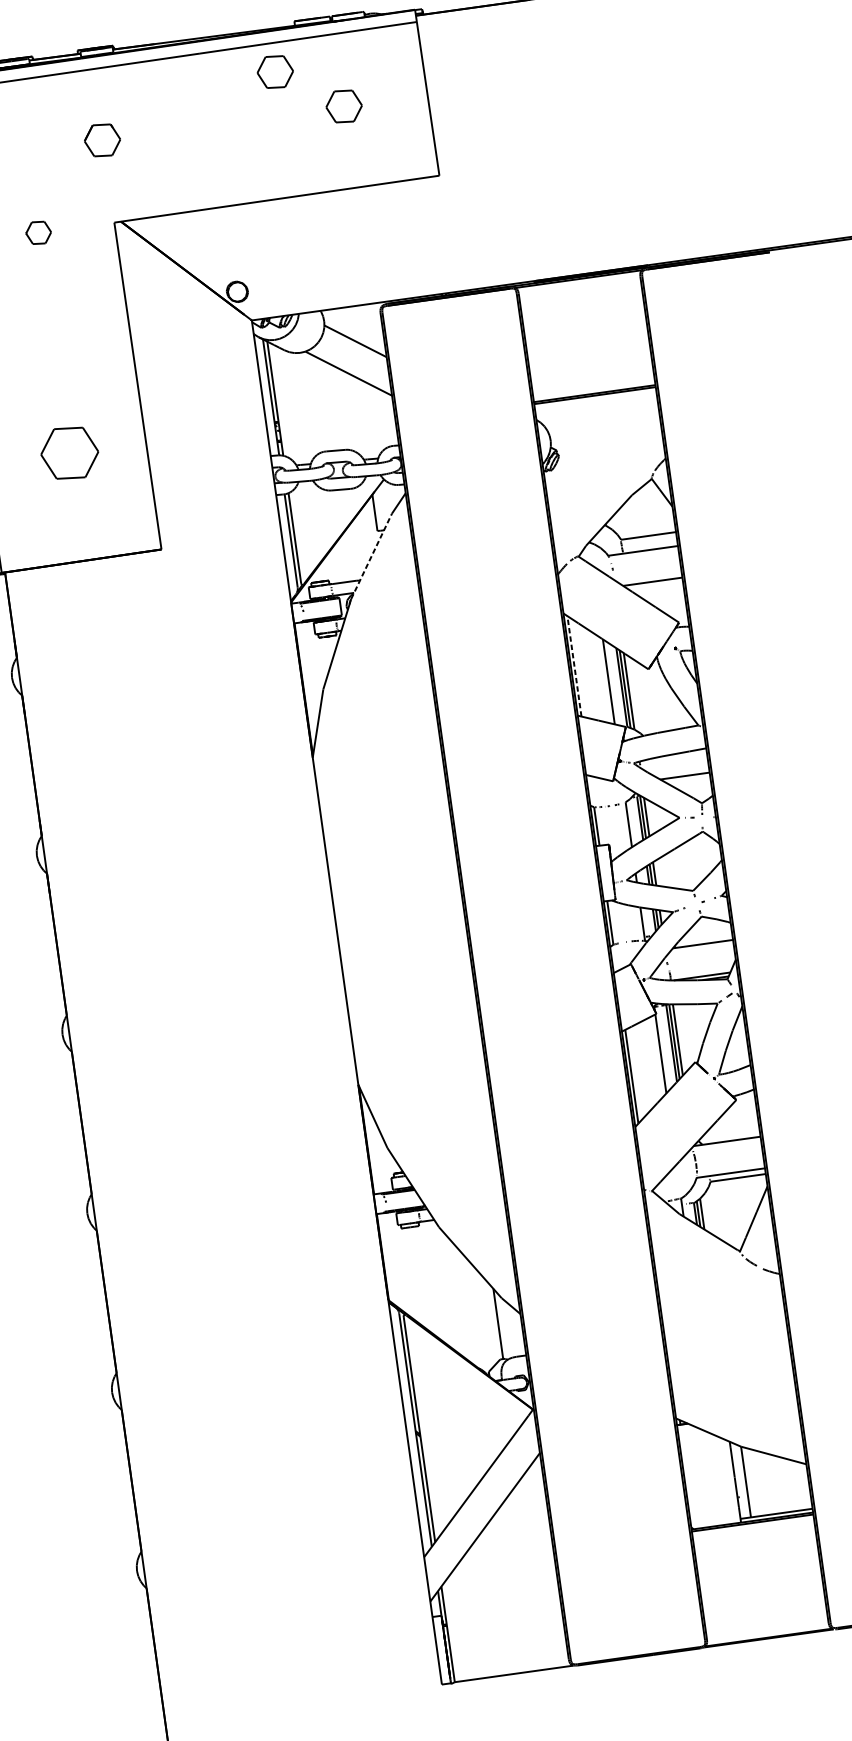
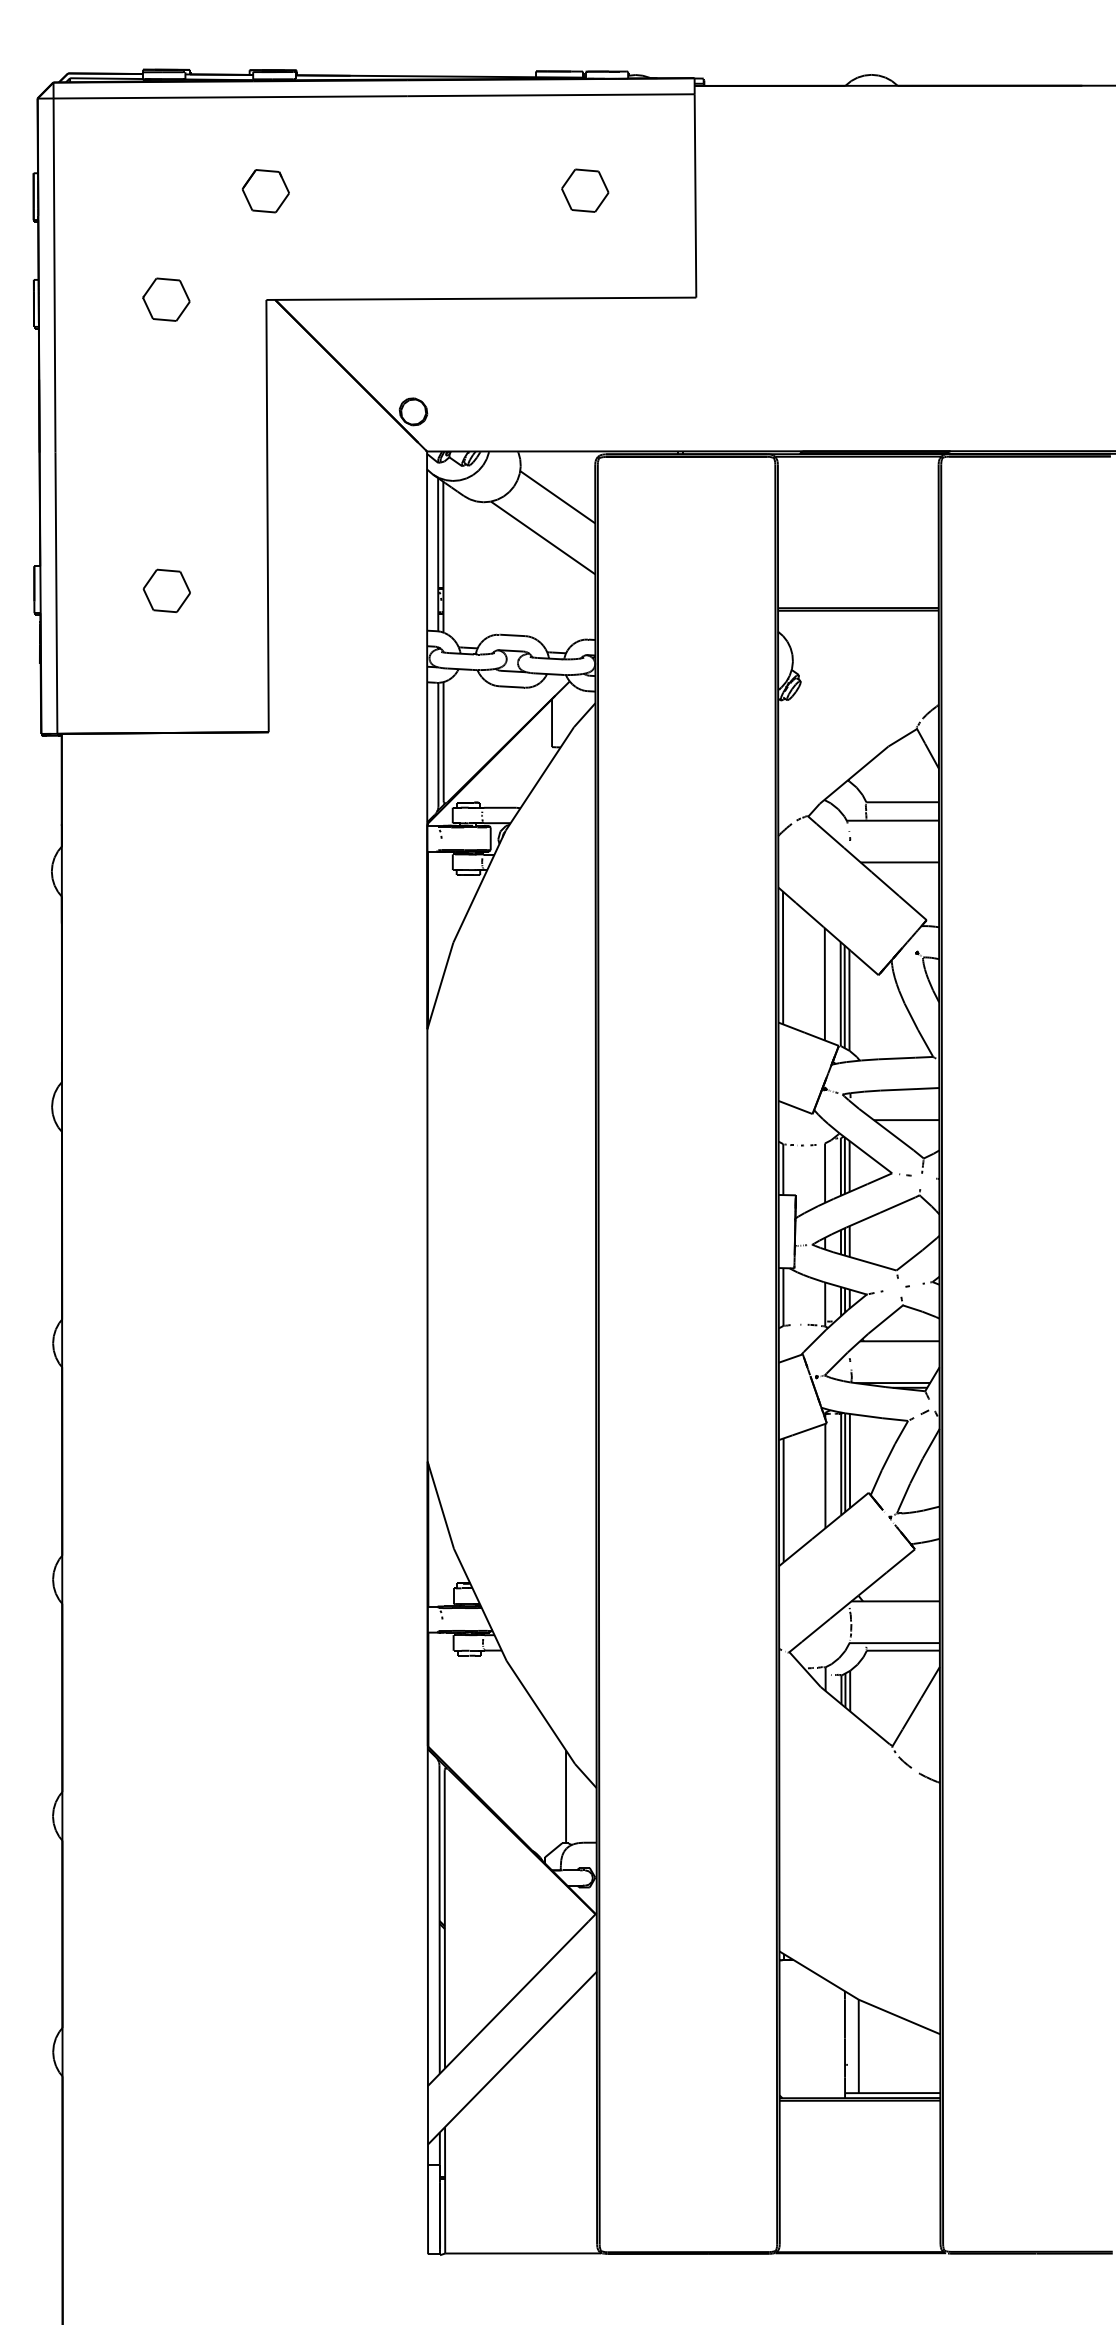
part: (275, 71) -> (502, 133), removed
part: (38, 232) -> (166, 299), size x1.43
part: (69, 452) -> (166, 590), size x0.62
line: (371, 556) -> (539, 778), dashed -> solid
line: (574, 665) -> (783, 957), dashed -> solid

